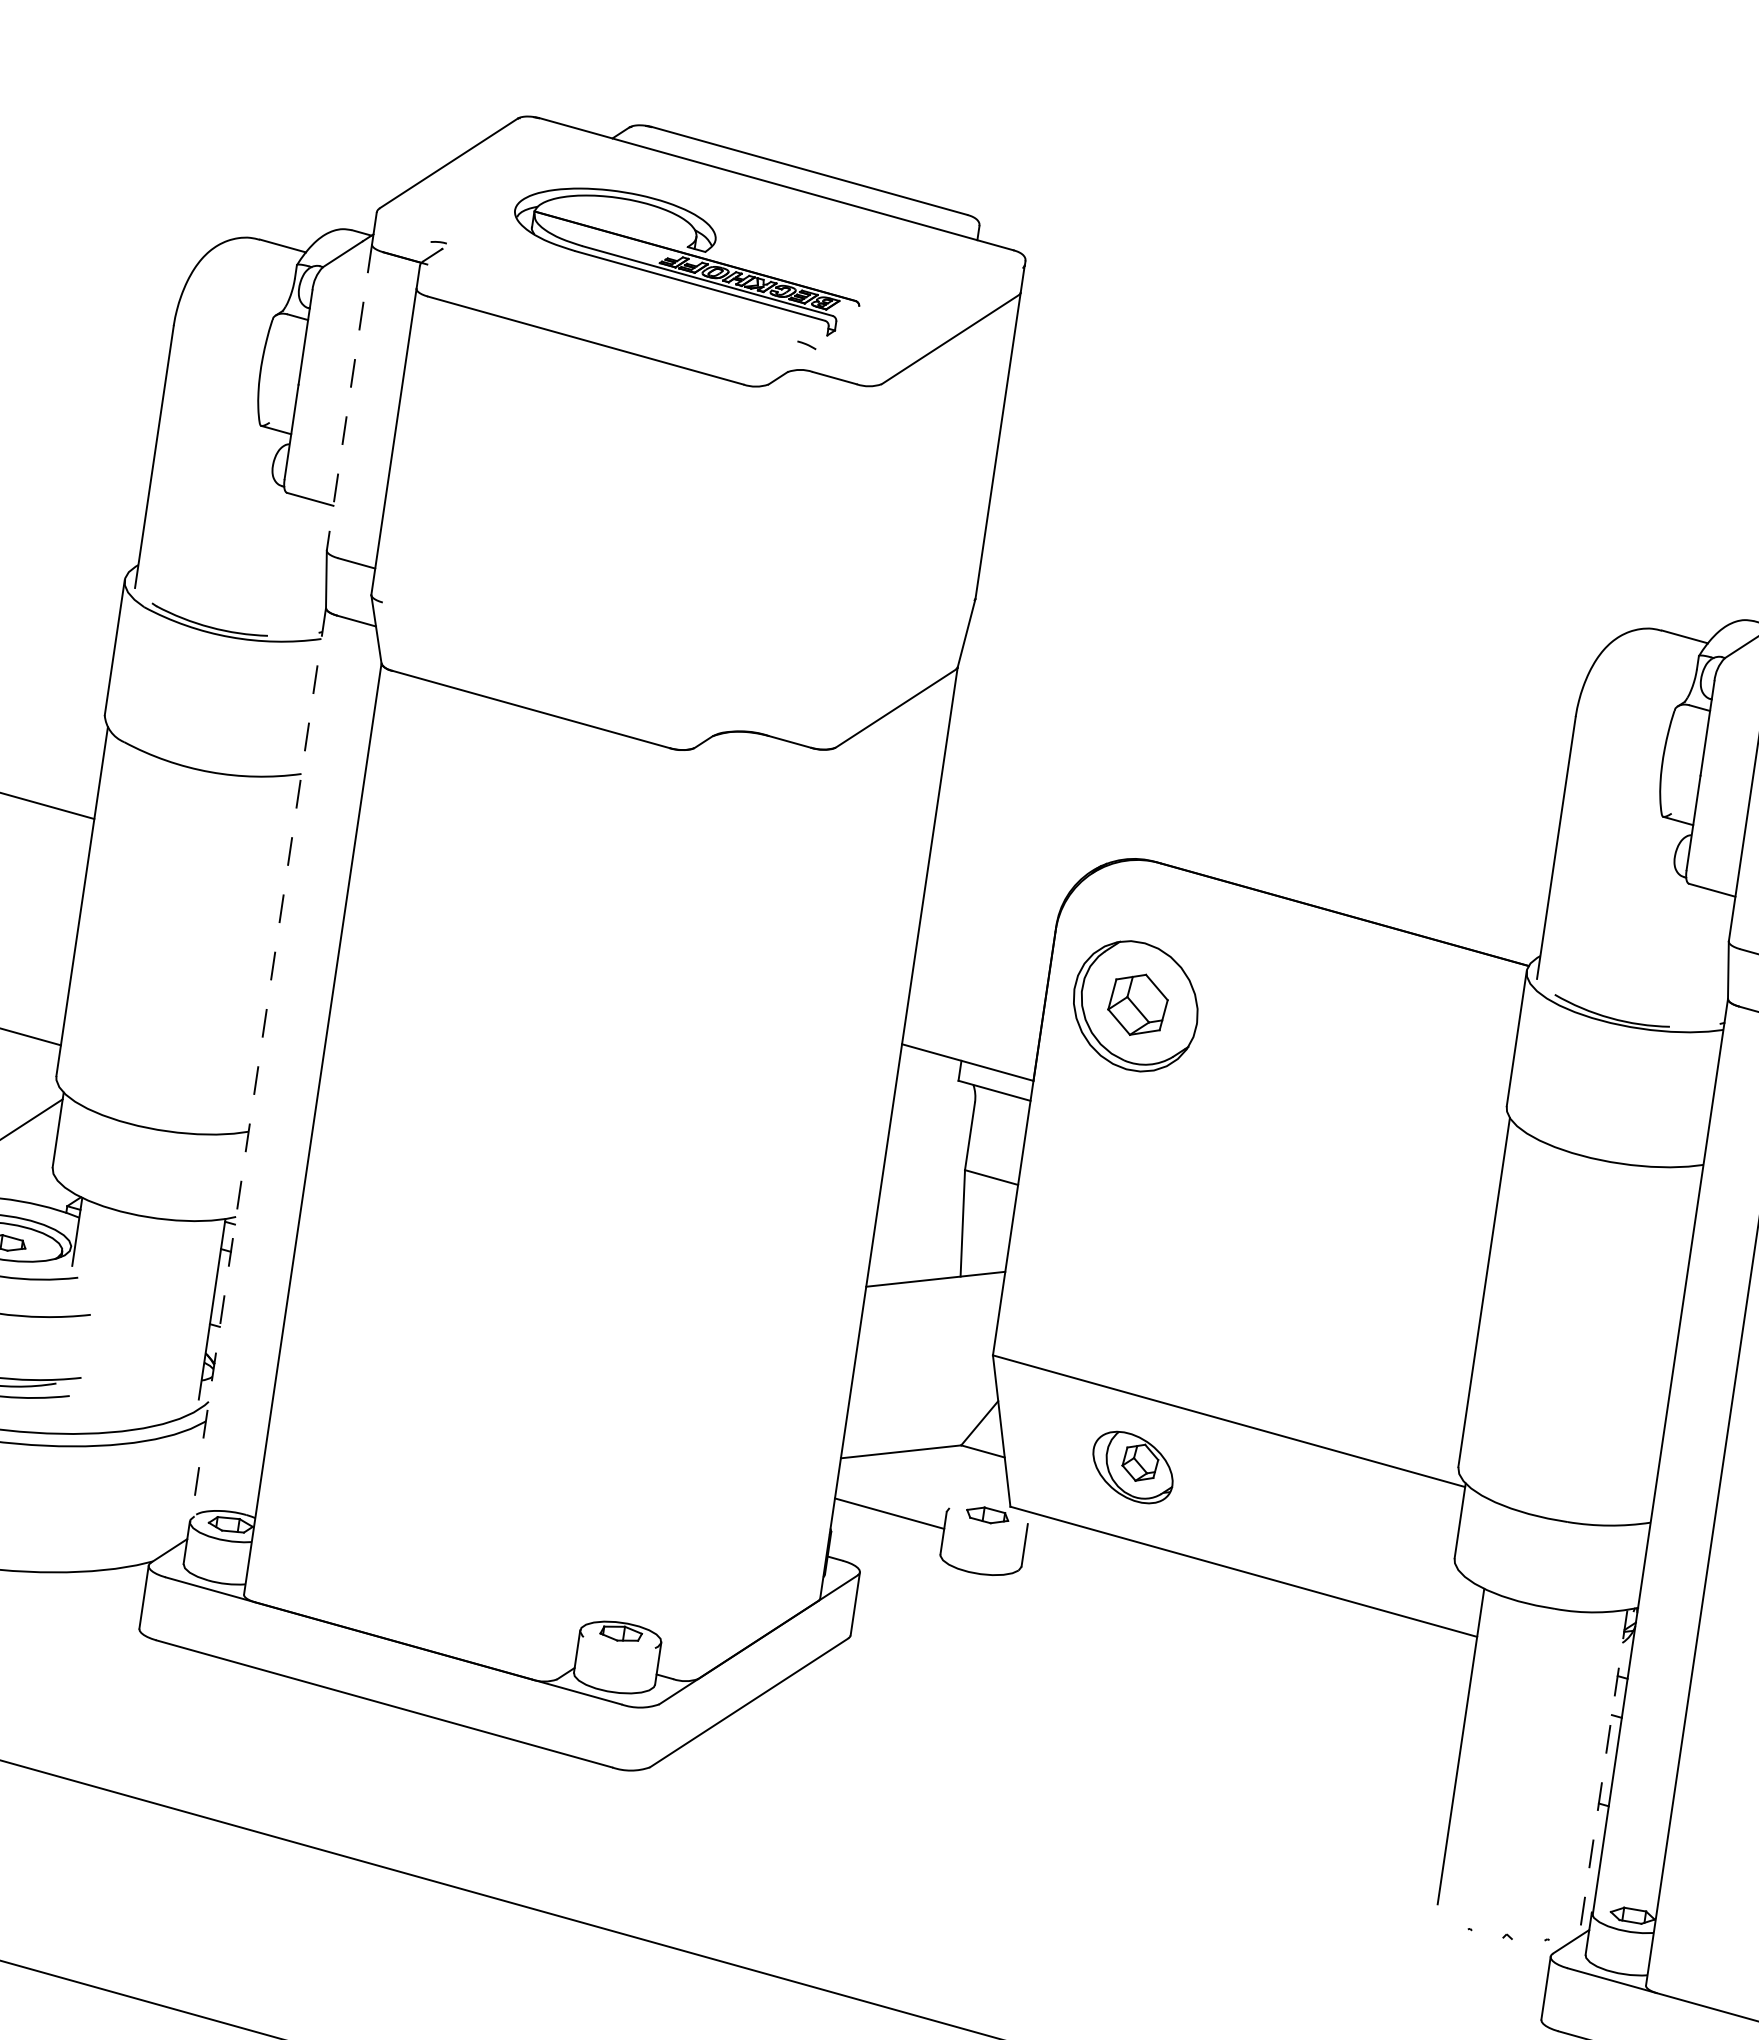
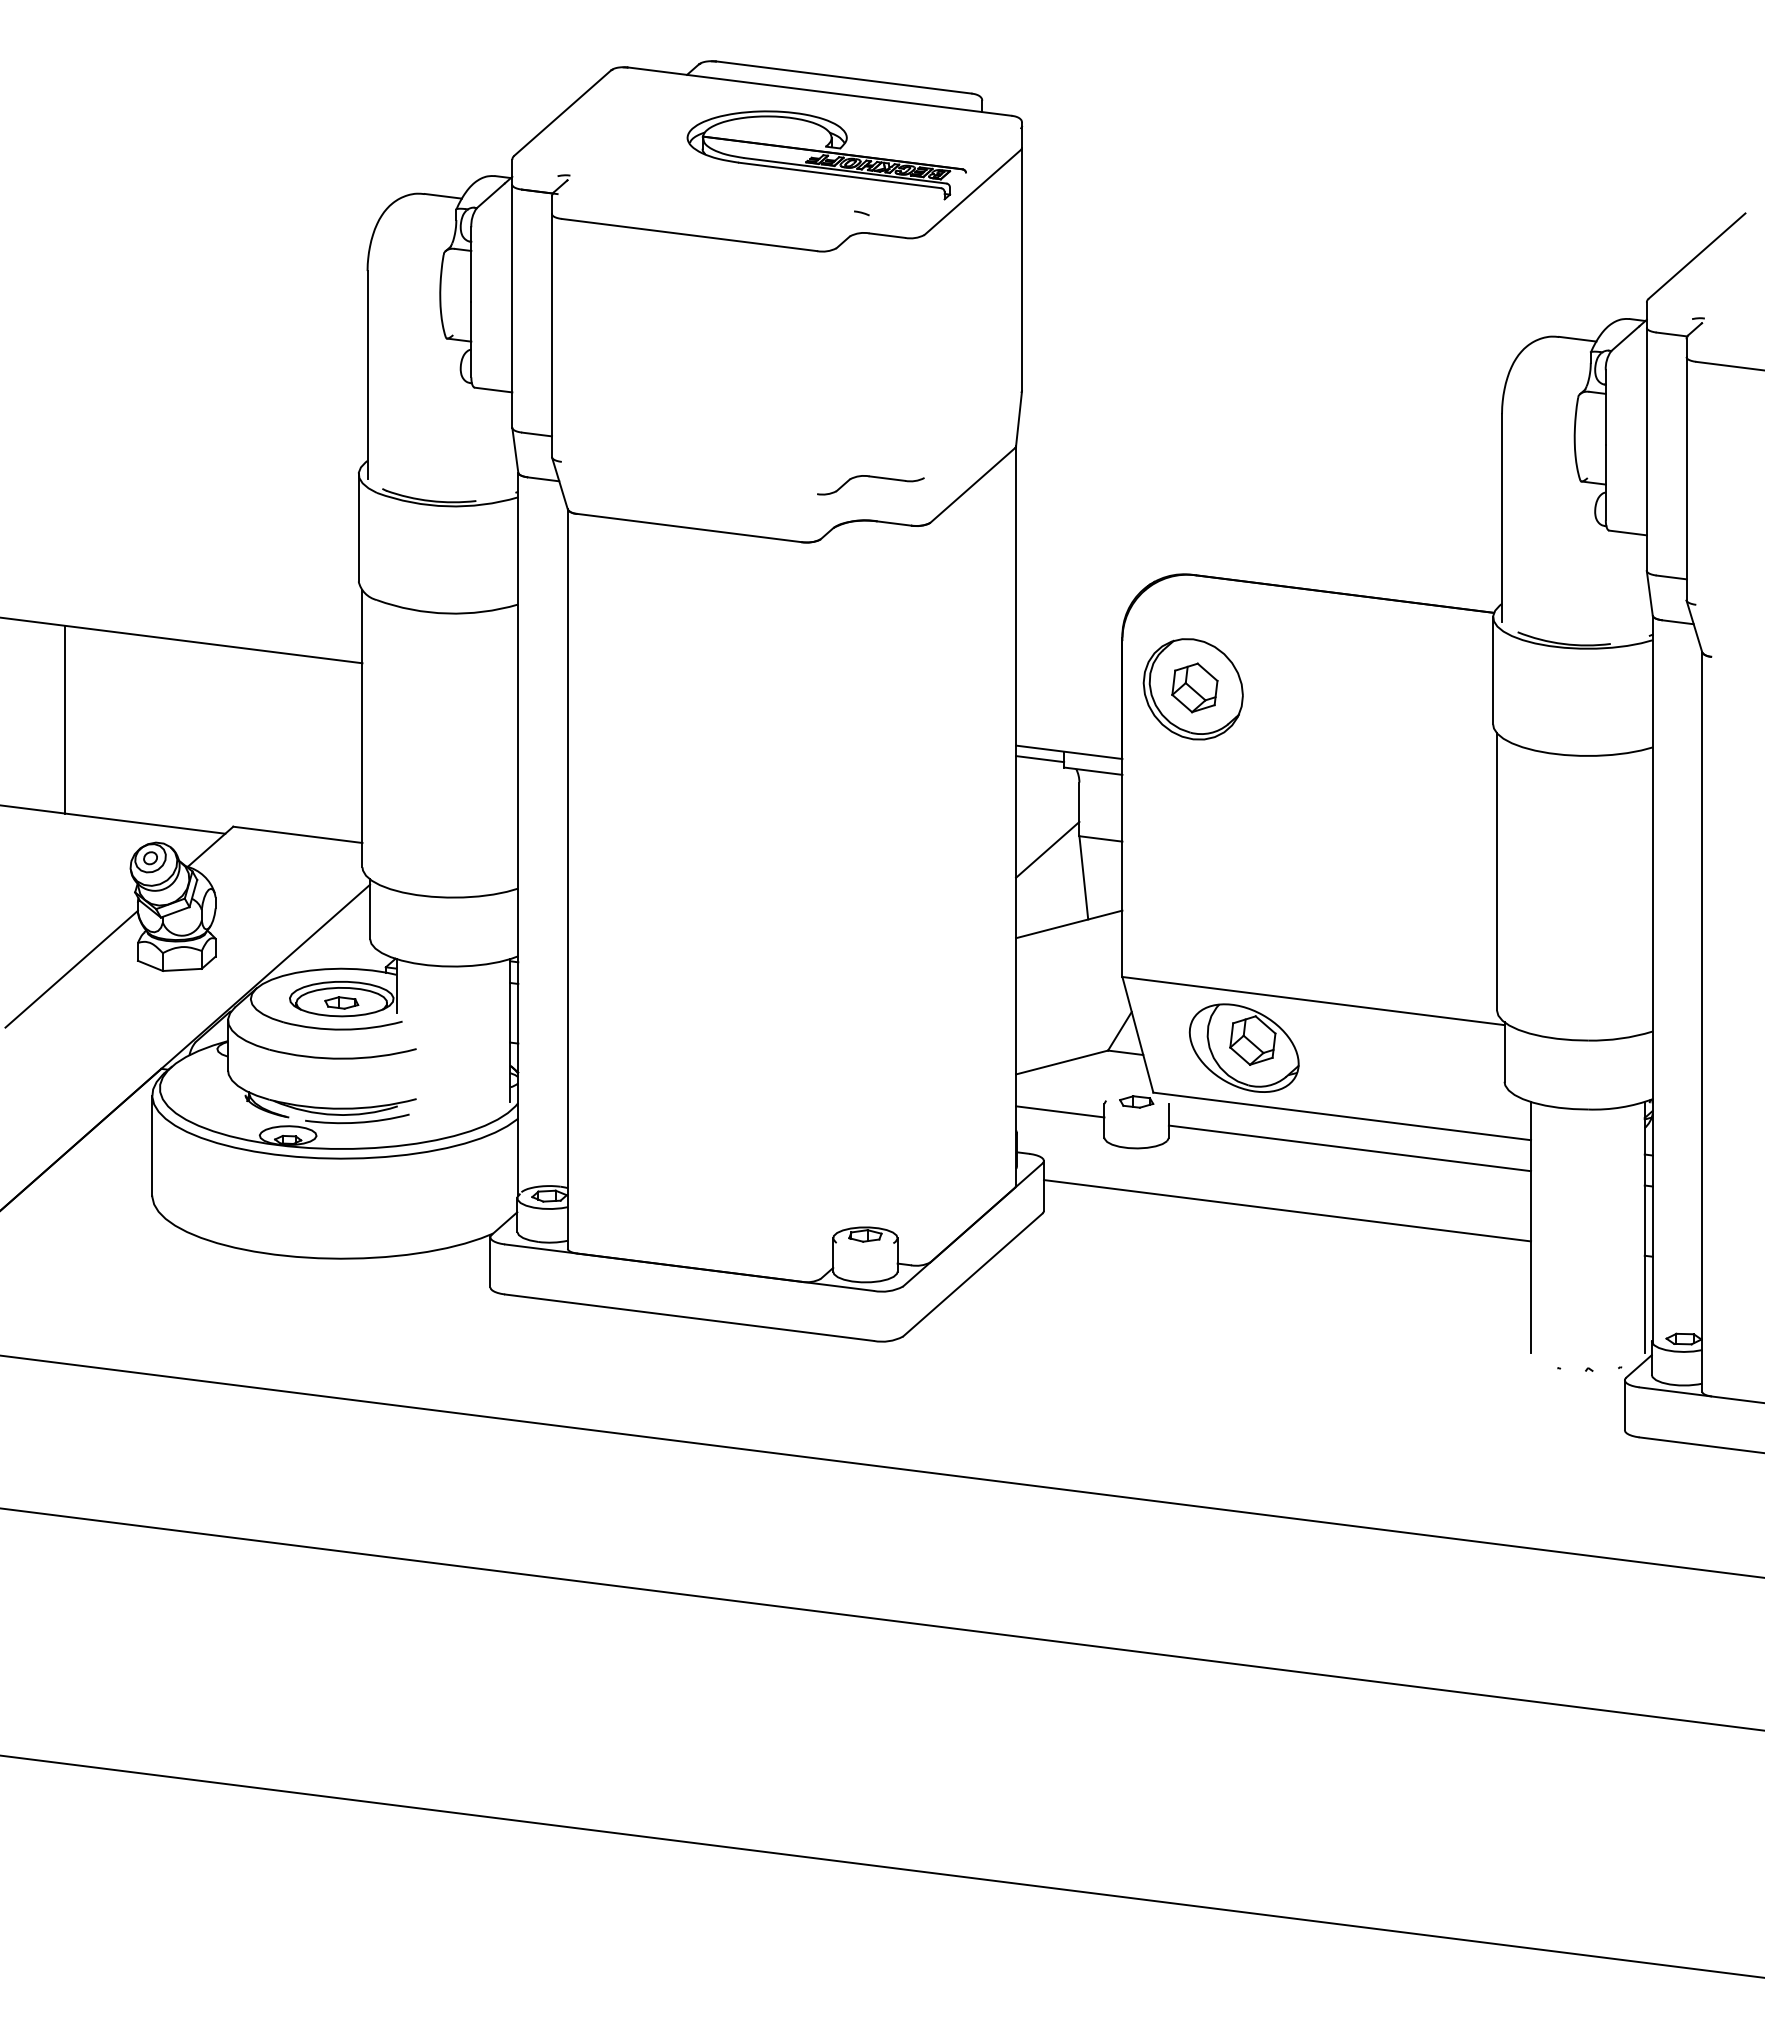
part: (686, 258) -> (826, 155), moved
line: (349, 397) -> (512, 306), dashed -> solid
part: (768, 679) -> (870, 477), added
line: (258, 1063) -> (518, 834), dashed -> solid
line: (930, 1066) -> (1040, 759), added
line: (922, 1180) -> (1047, 849), added
part: (1132, 1466) -> (1243, 1047), size x1.67
line: (1247, 1613) -> (1349, 1148), added
line: (1157, 1680) -> (1287, 1210), added
line: (1604, 1766) -> (1644, 1226), dashed -> solid

